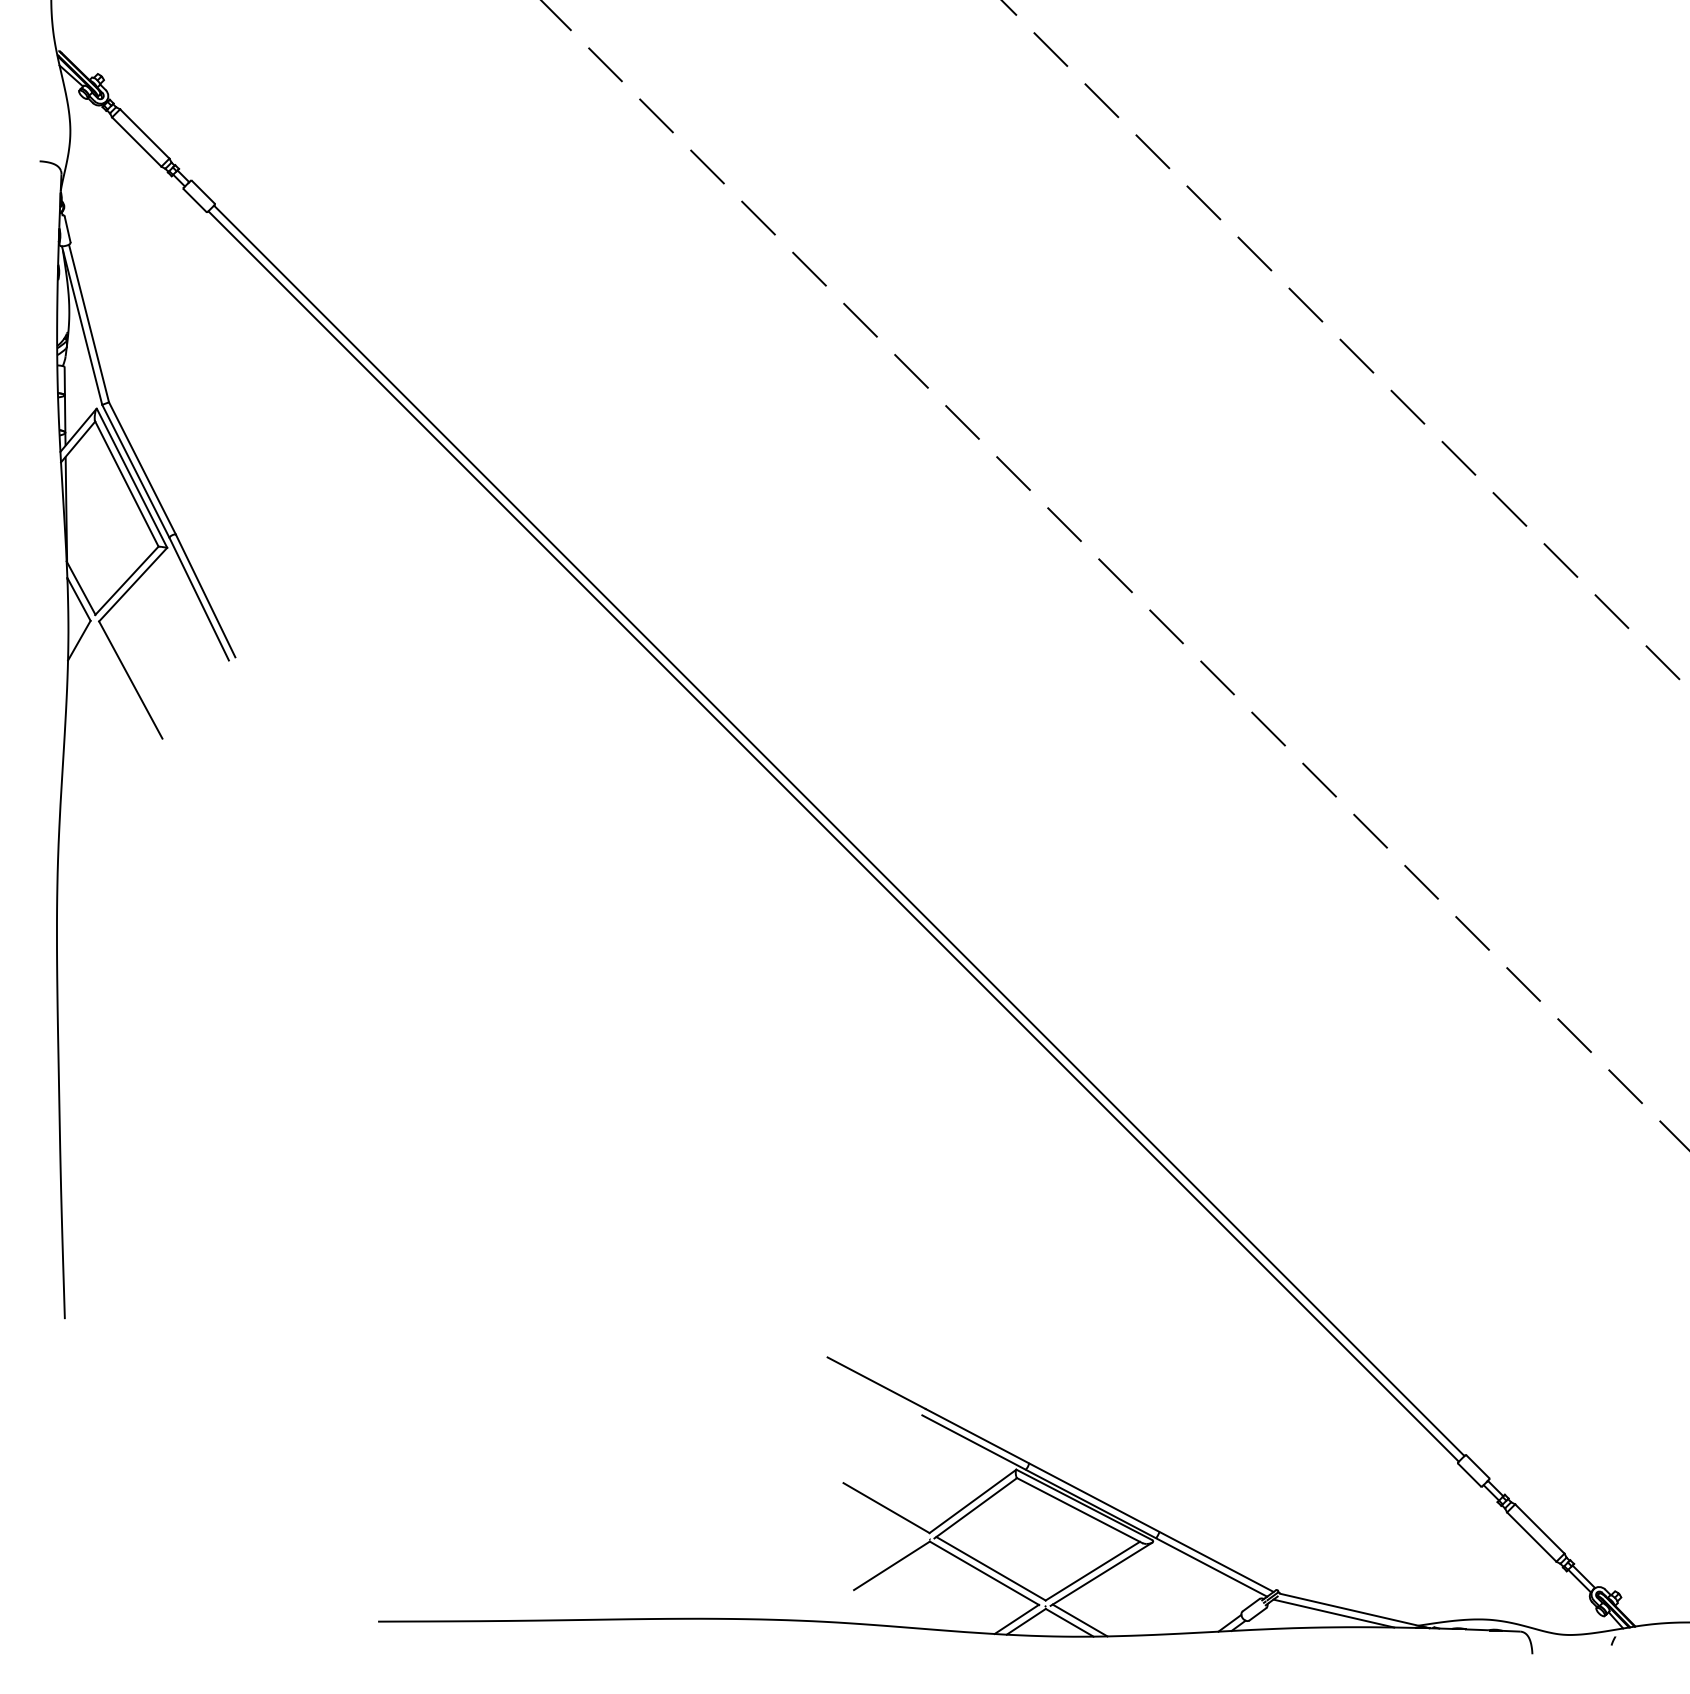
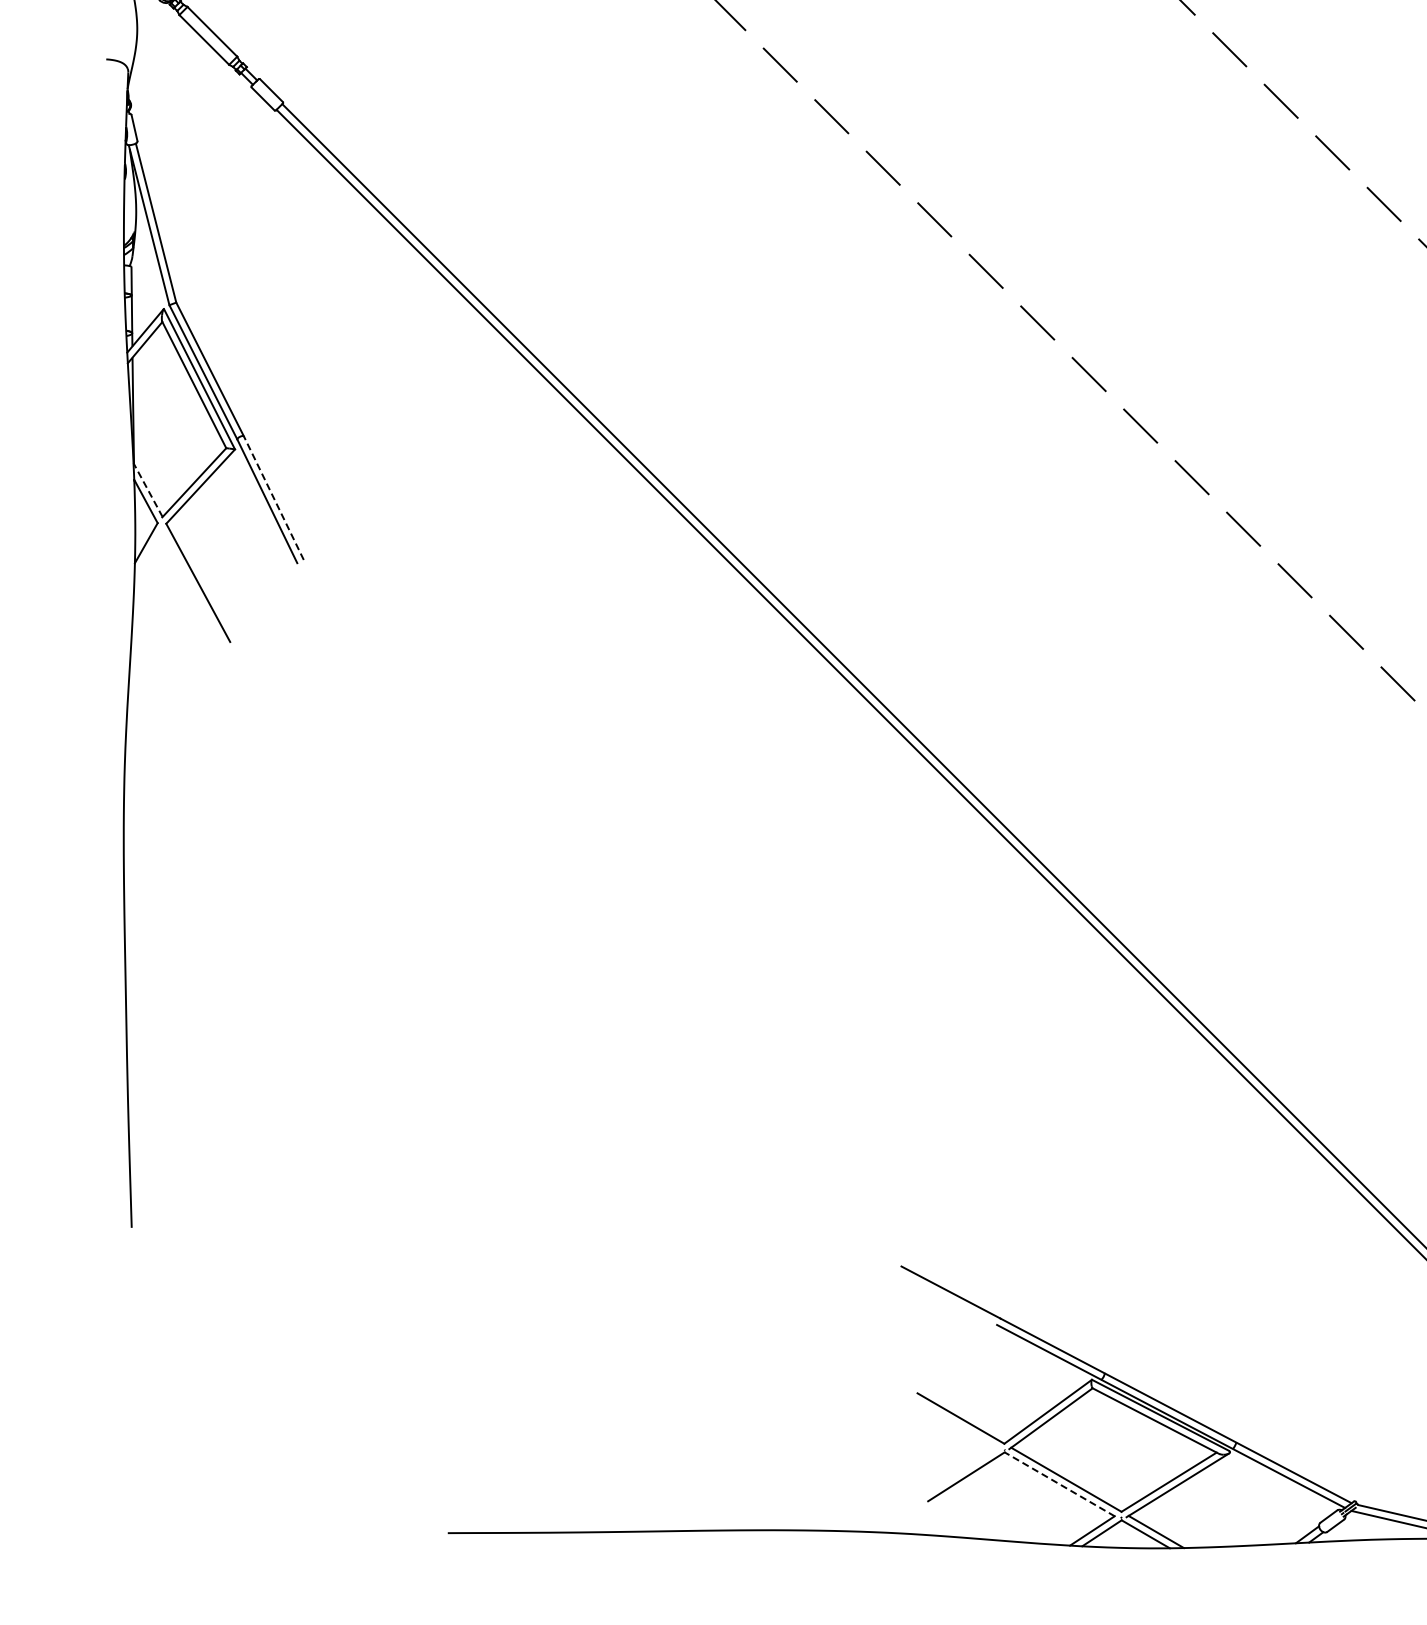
line: (80, 587) -> (147, 489), solid -> dashed
line: (205, 595) -> (273, 497), solid -> dashed
line: (984, 1573) -> (1059, 1484), solid -> dashed

